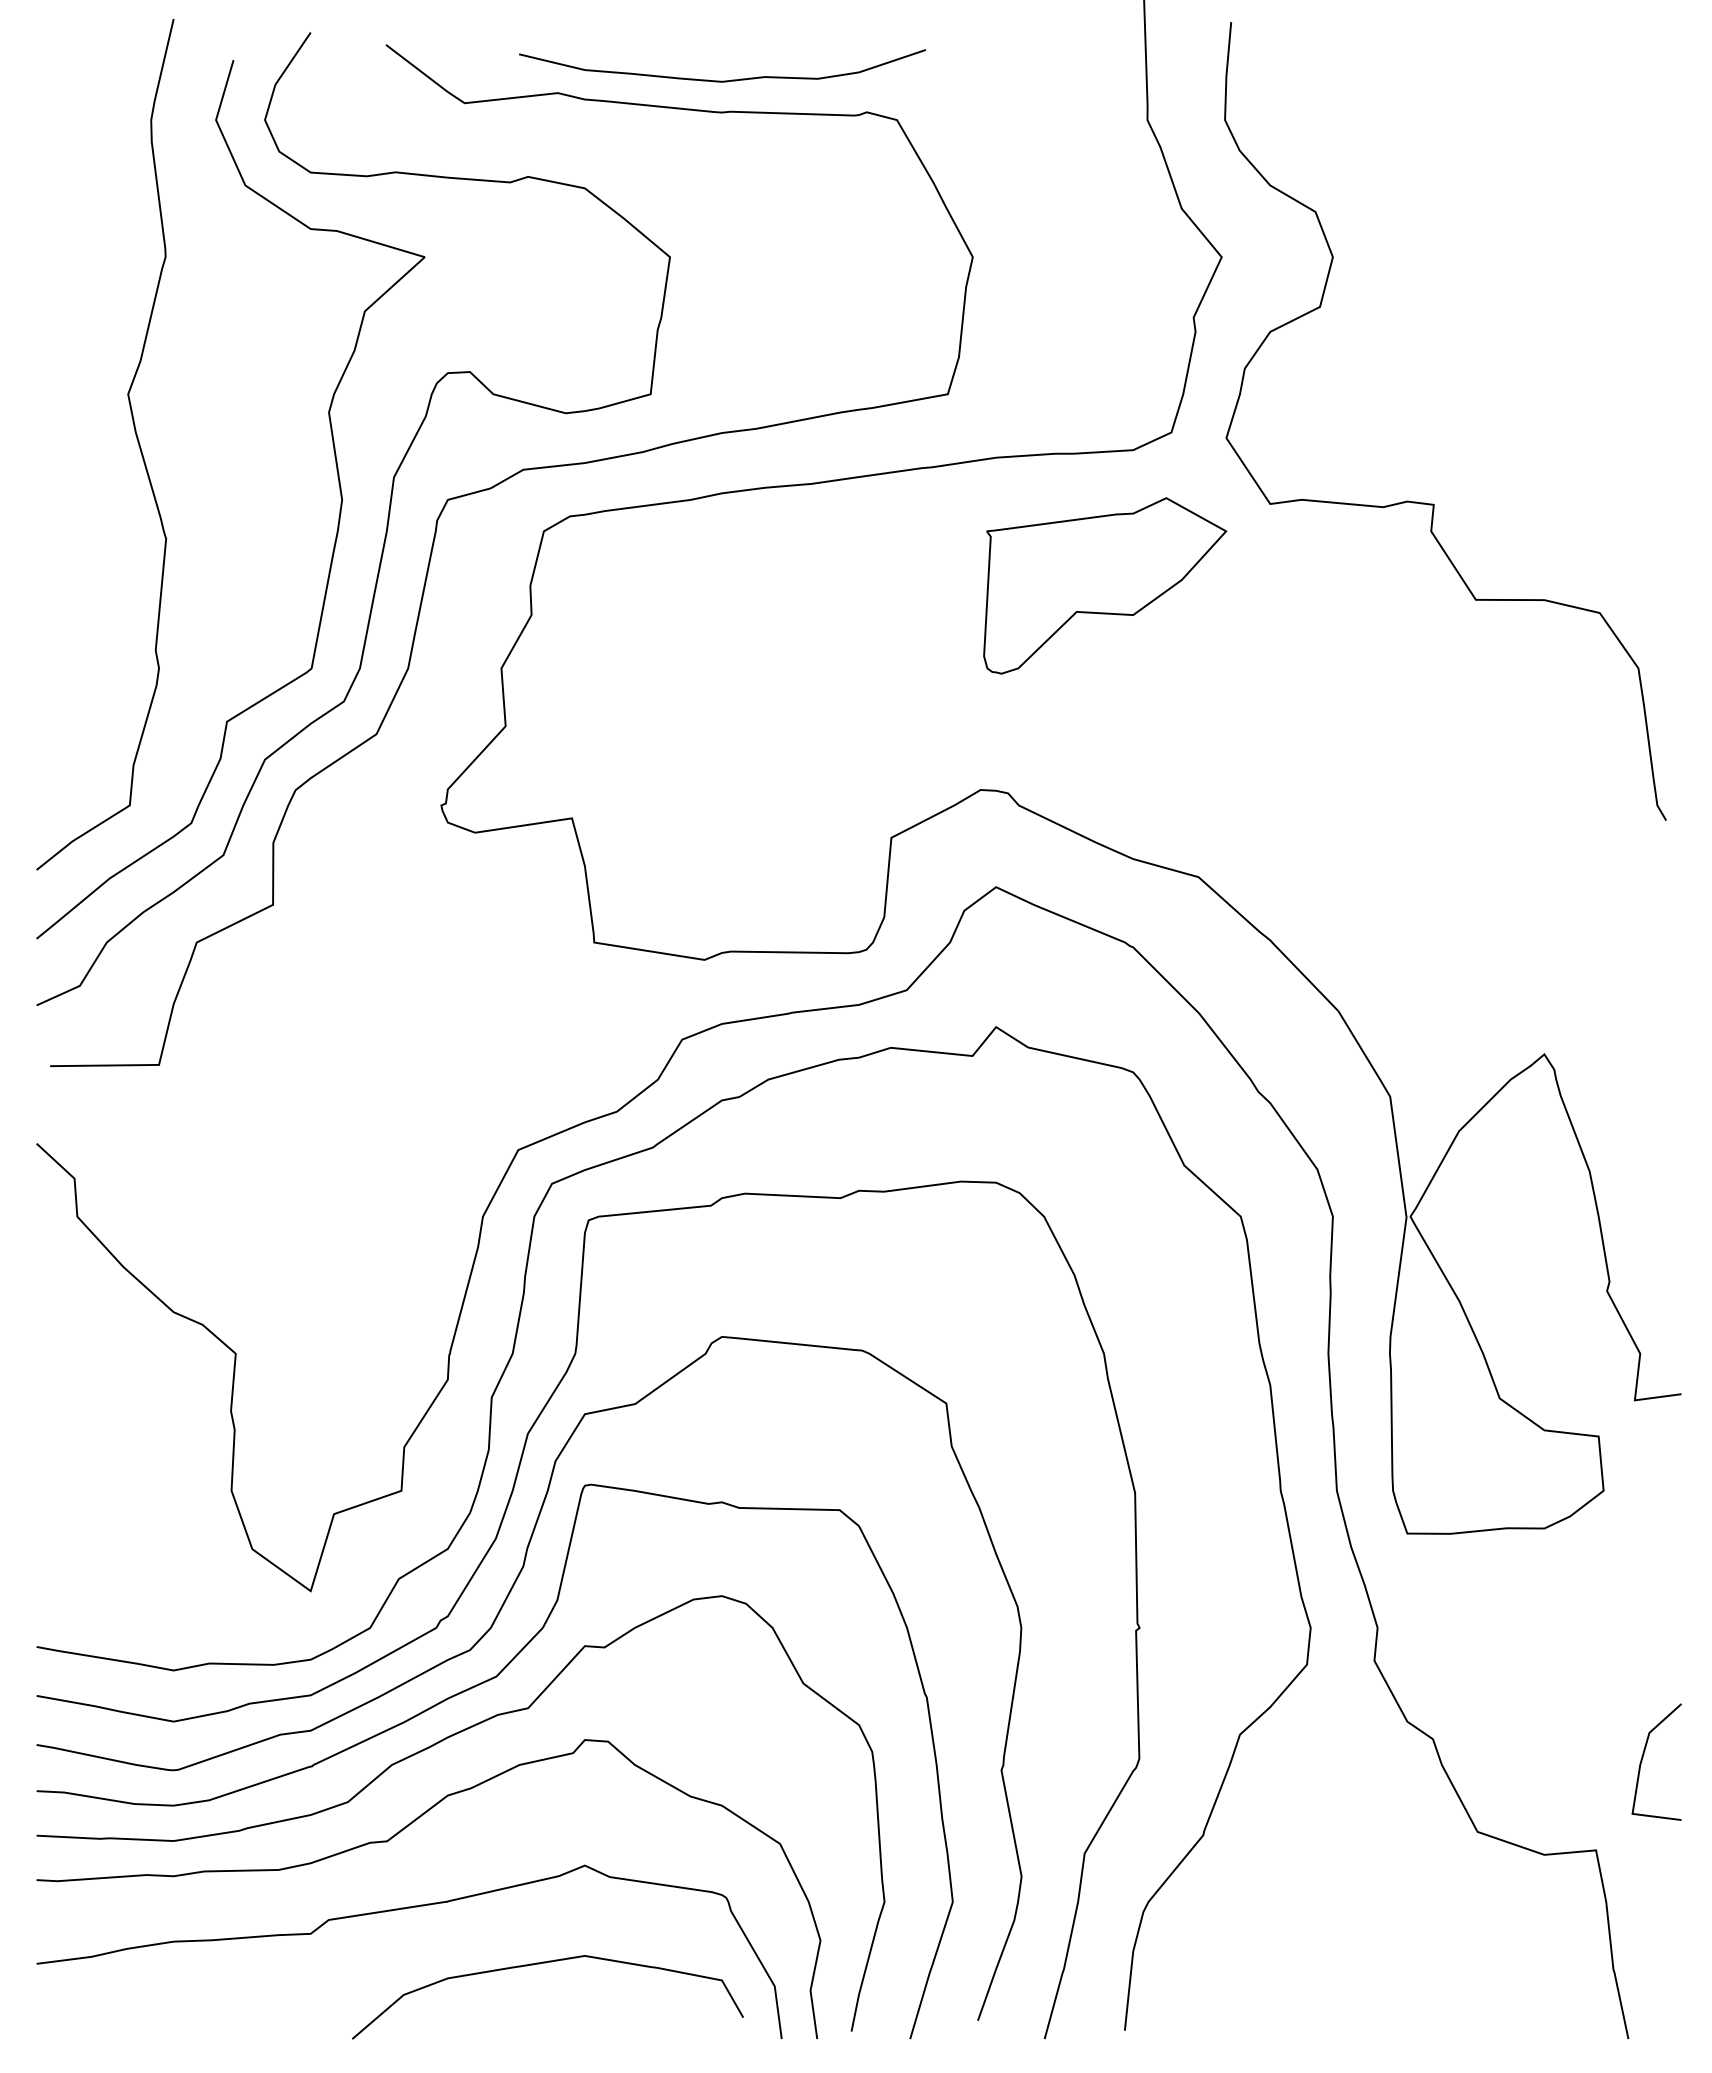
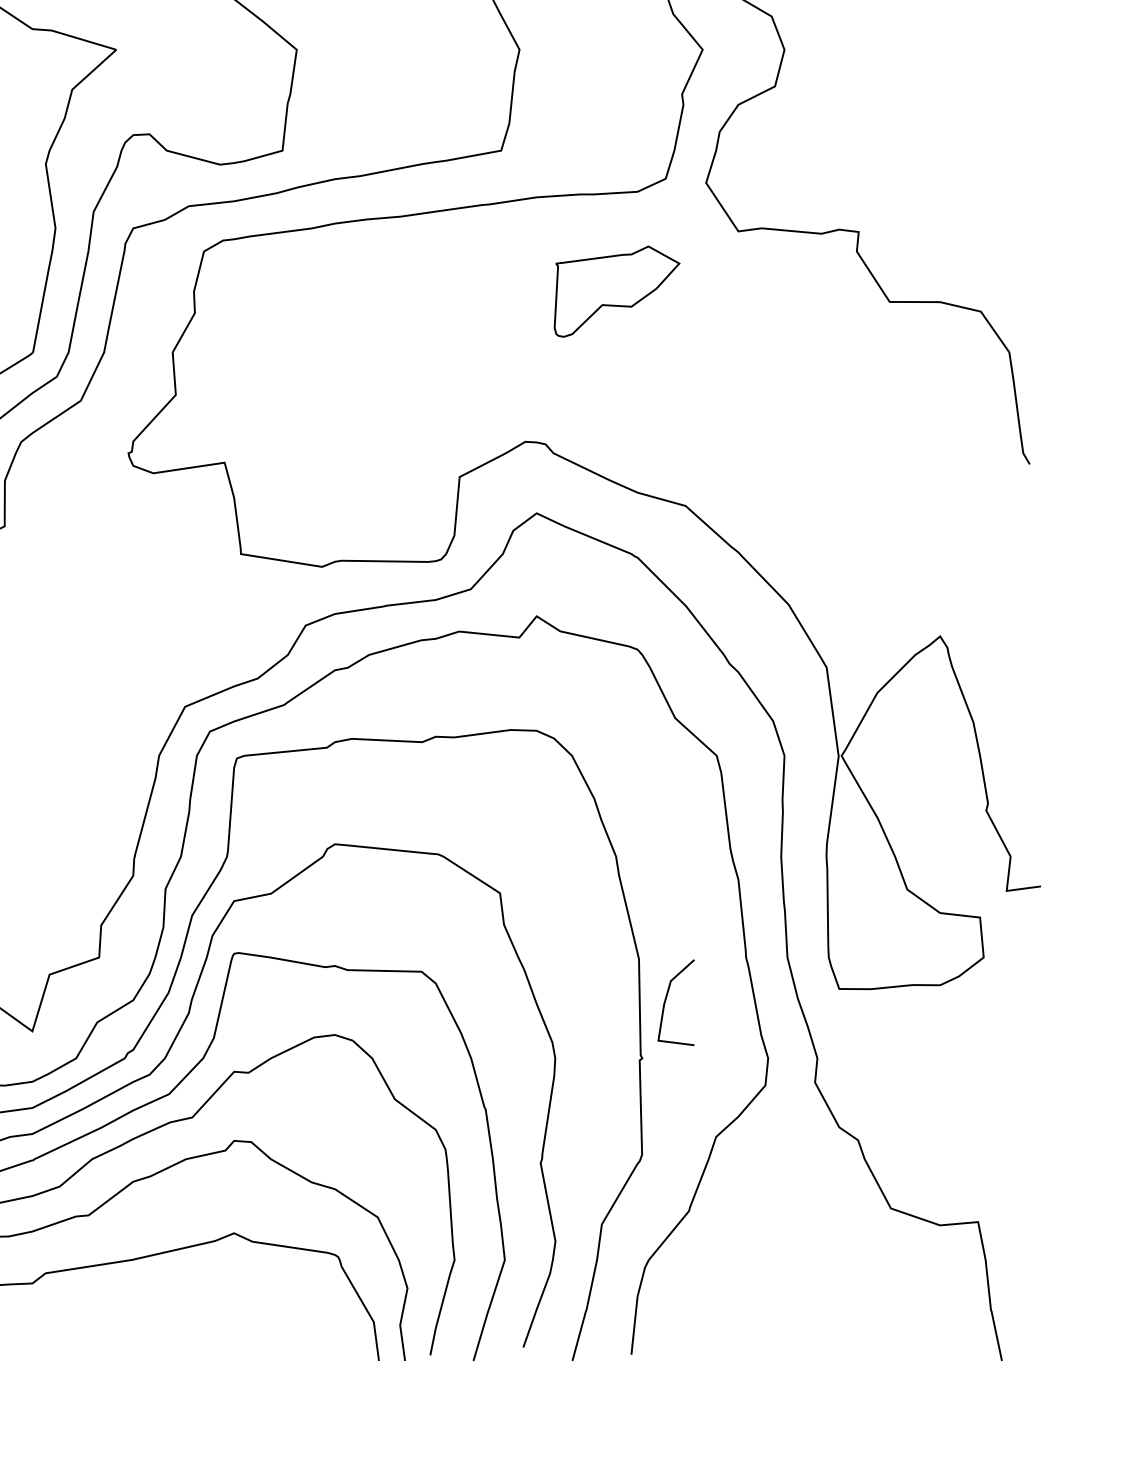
part: (1105, 585) -> (617, 291), size x0.7
line: (1643, 1757) -> (666, 999), moved
curve: (539, 1964) -> (200, 1306), removed

